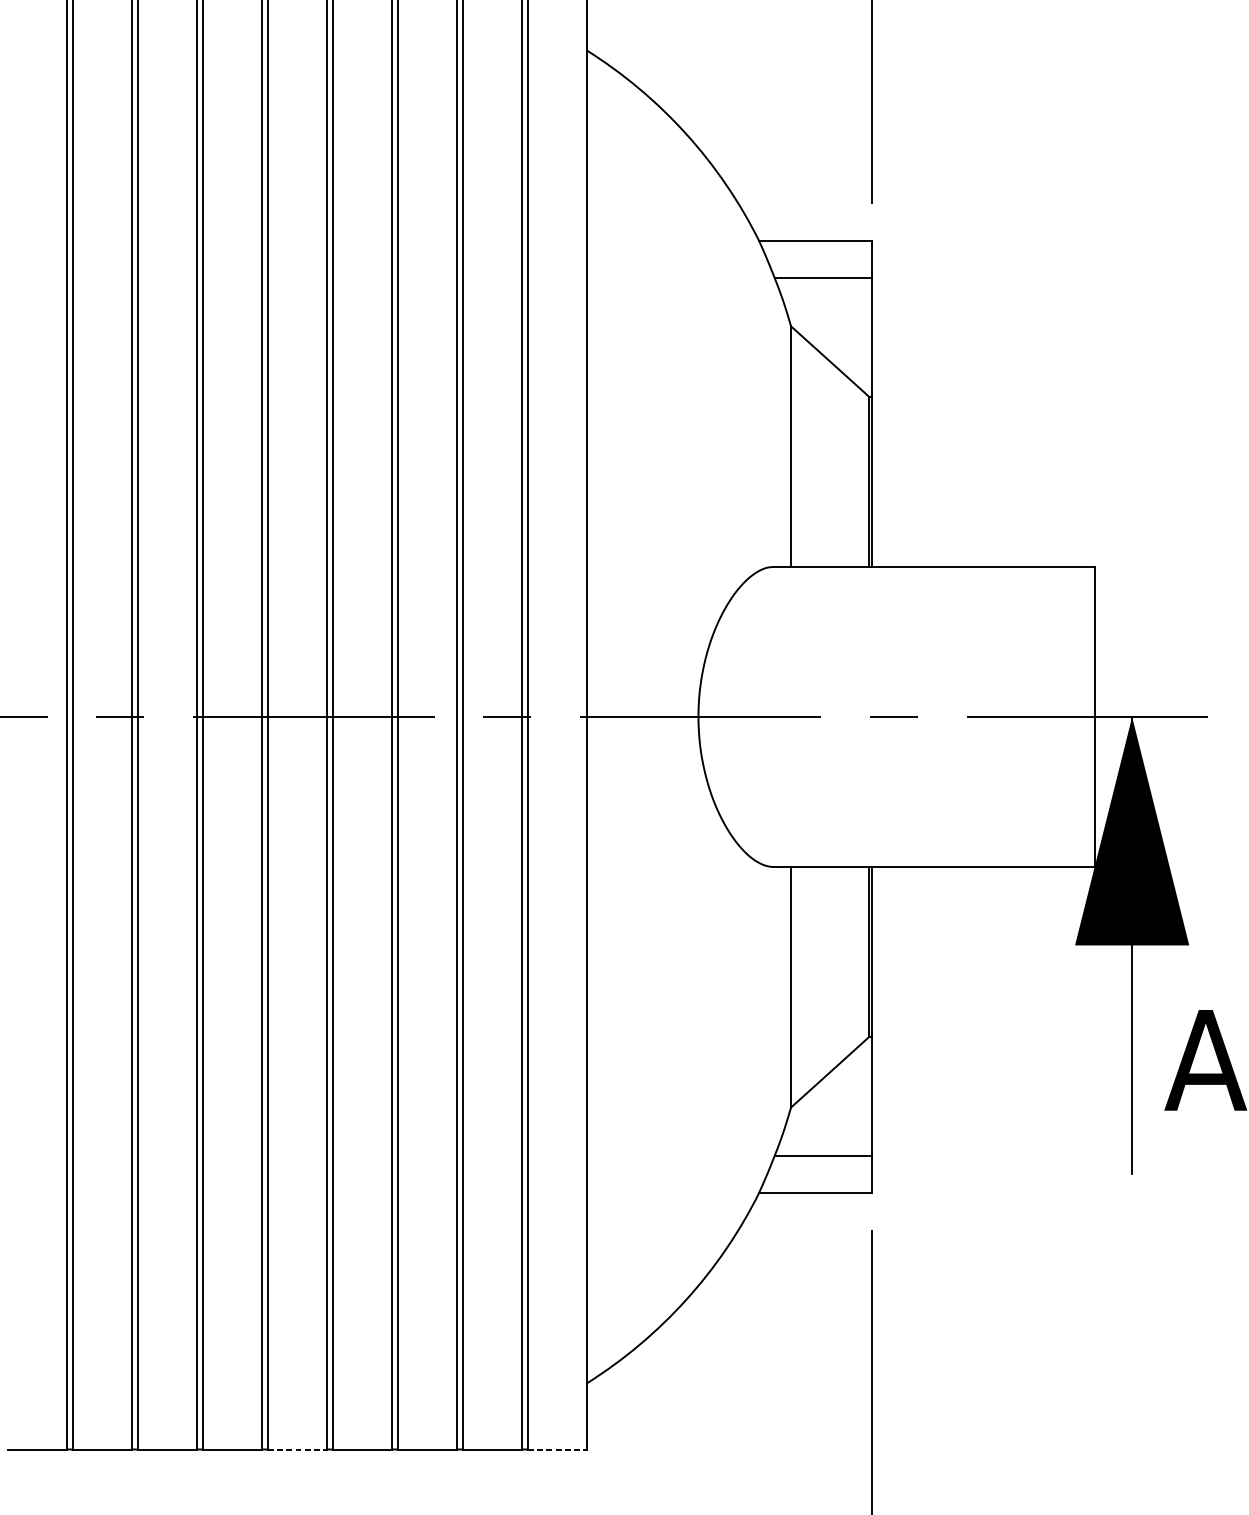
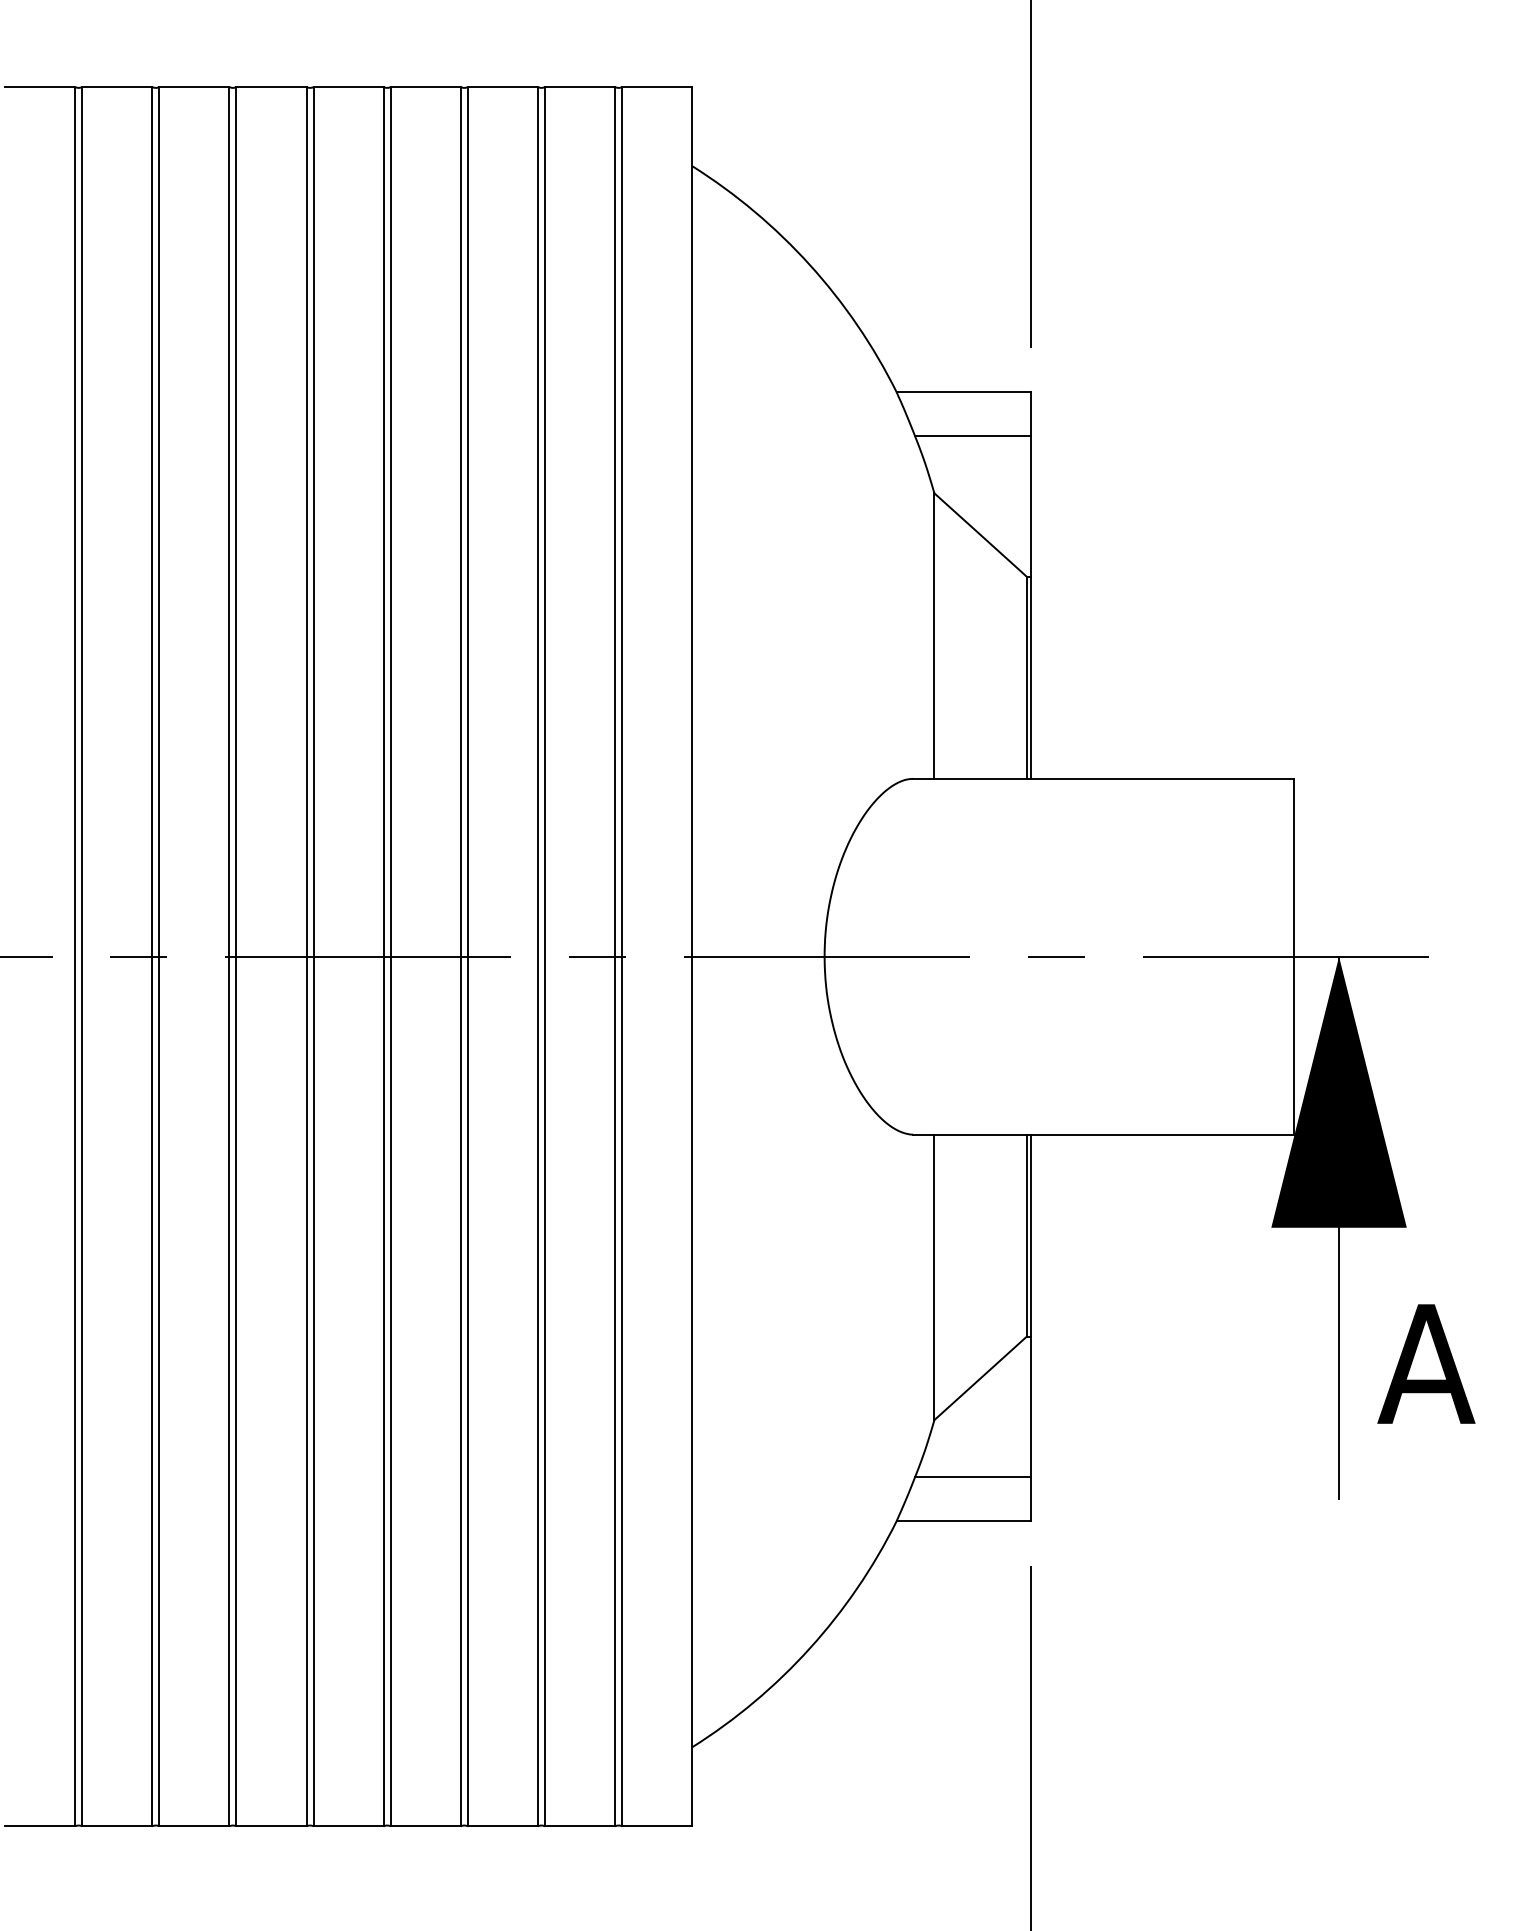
line: (297, 1450) -> (349, 1826), dashed -> solid
line: (557, 1450) -> (657, 1826), dashed -> solid

